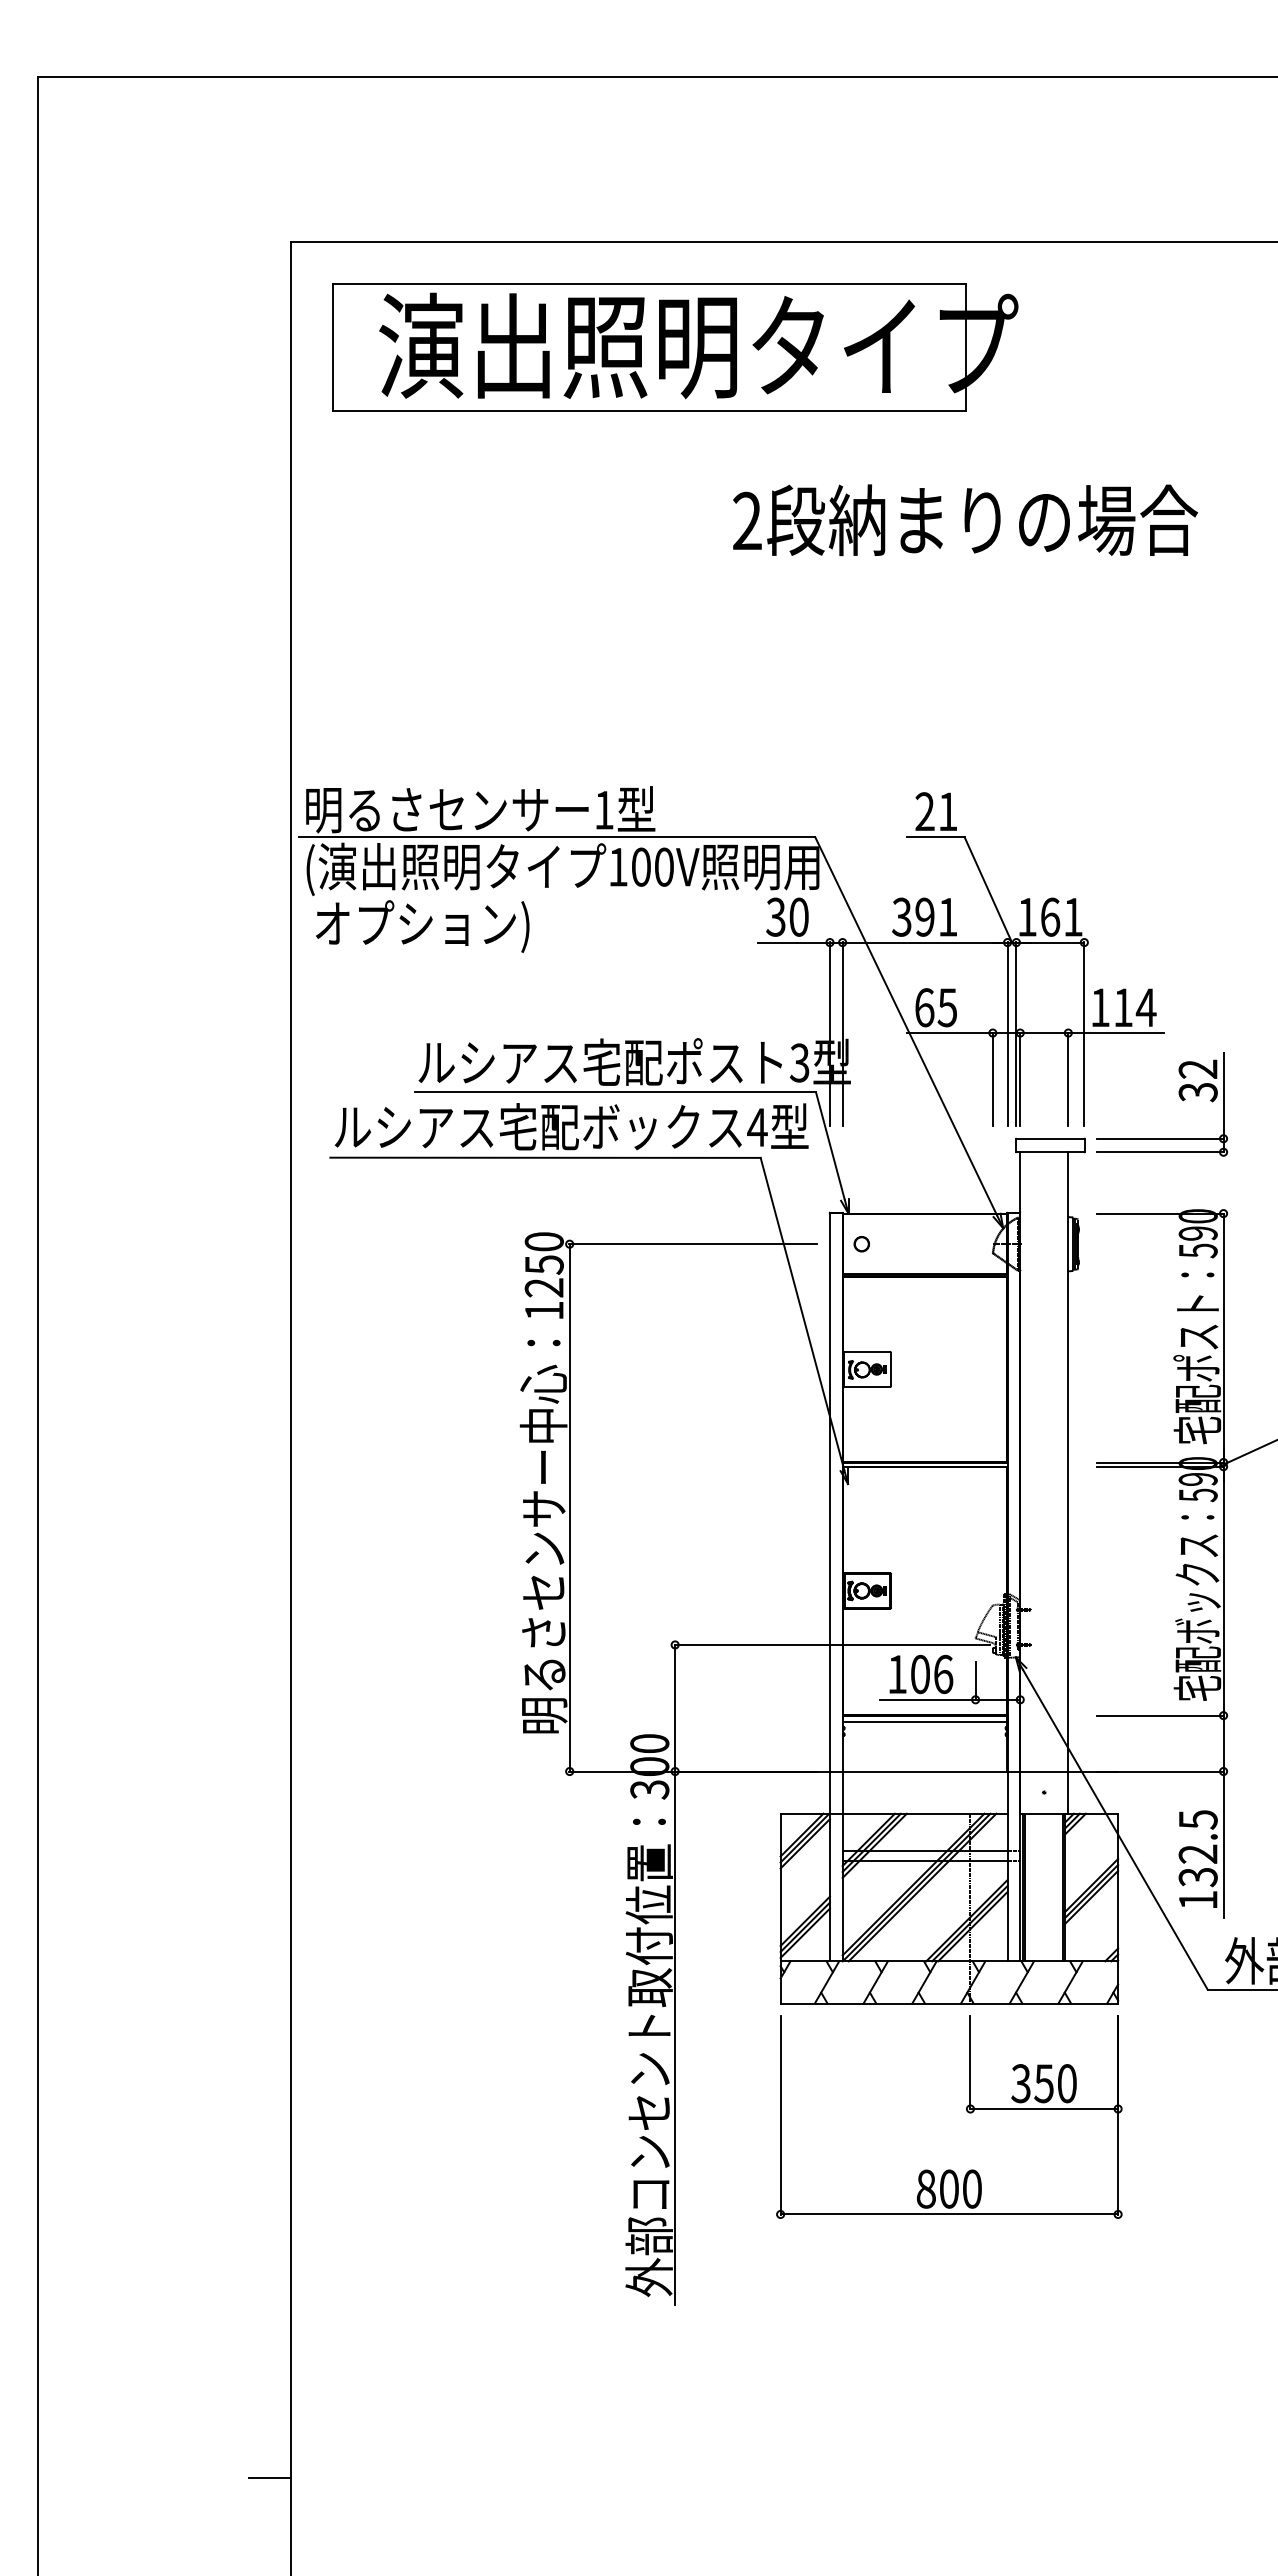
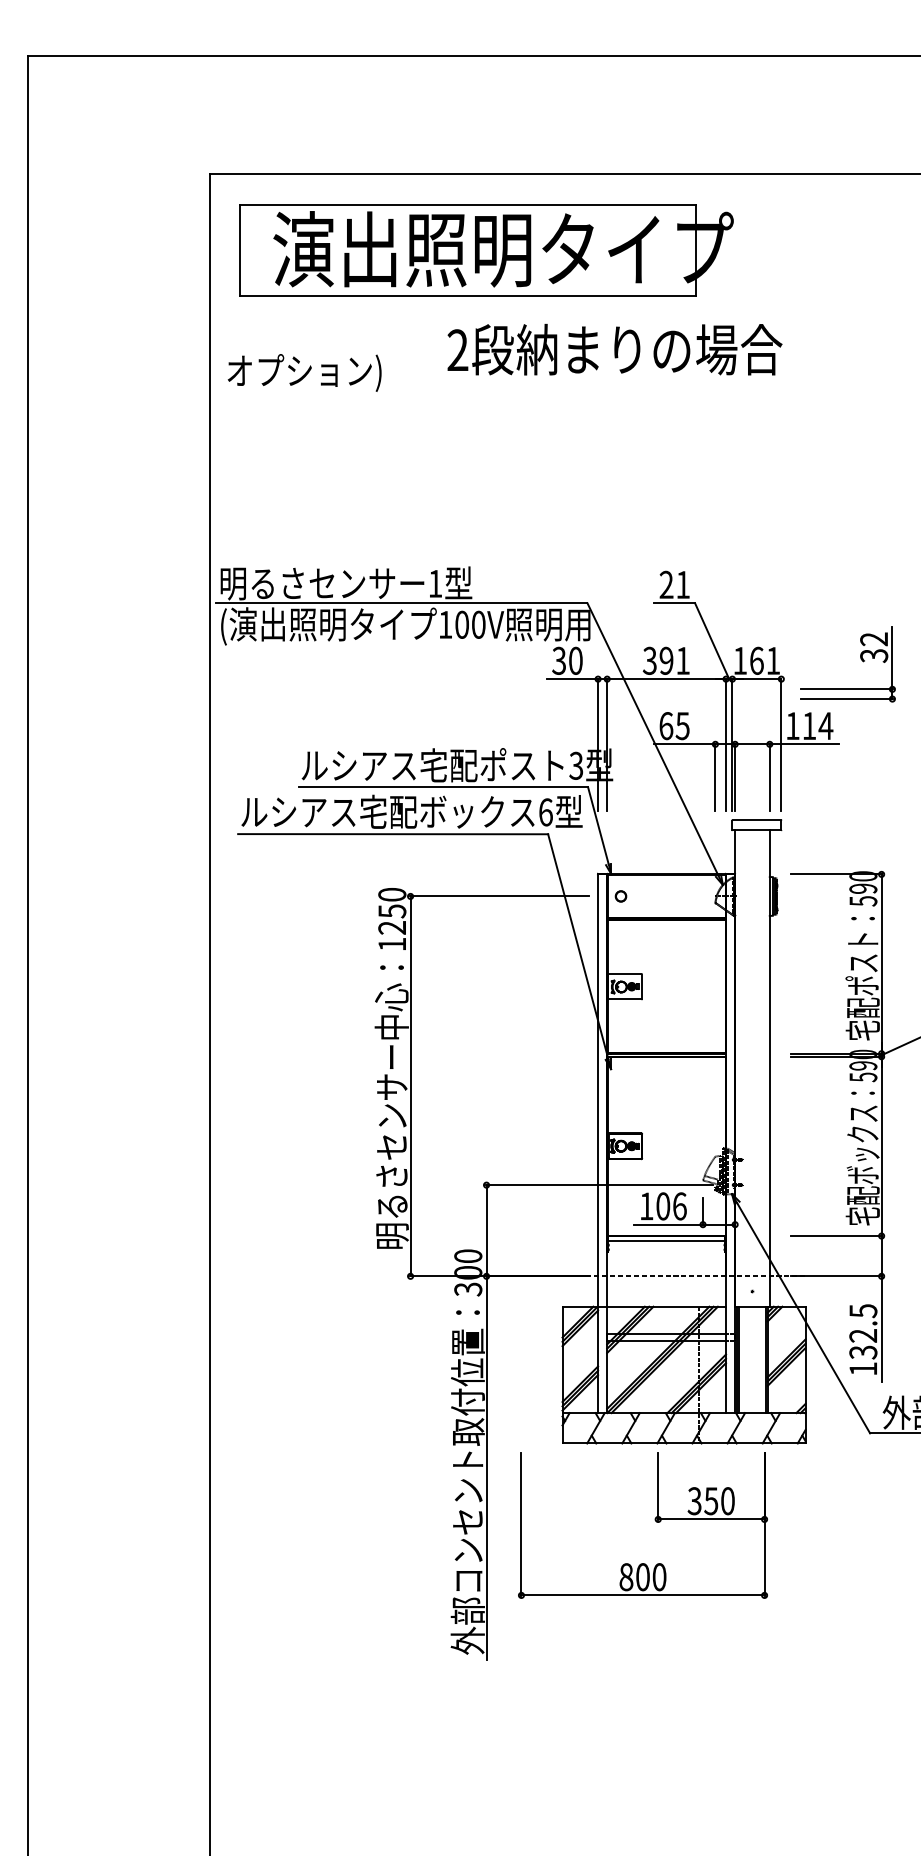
text: (965, 520) -> (615, 349), moved
text: (422, 926) -> (304, 372), moved
part: (1179, 1097) -> (860, 659), moved
text: (757, 1127) -> (545, 812), 4 -> 6
line: (949, 1771) -> (684, 1276), solid -> dashed
part: (966, 2111) -> (655, 1521), moved
line: (270, 2477) -> (195, 1784), removed

